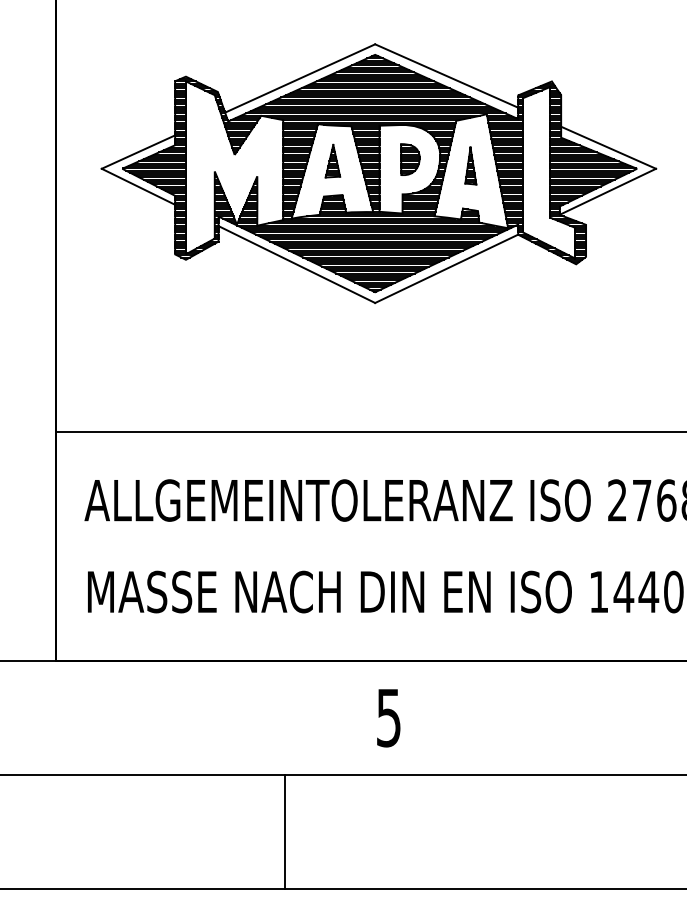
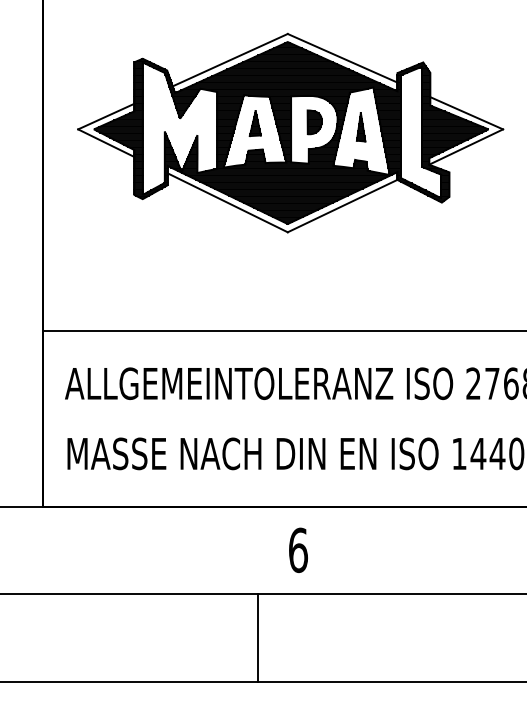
text: (389, 718) -> (298, 550), 5 -> 6
line: (284, 831) -> (257, 637), moved

